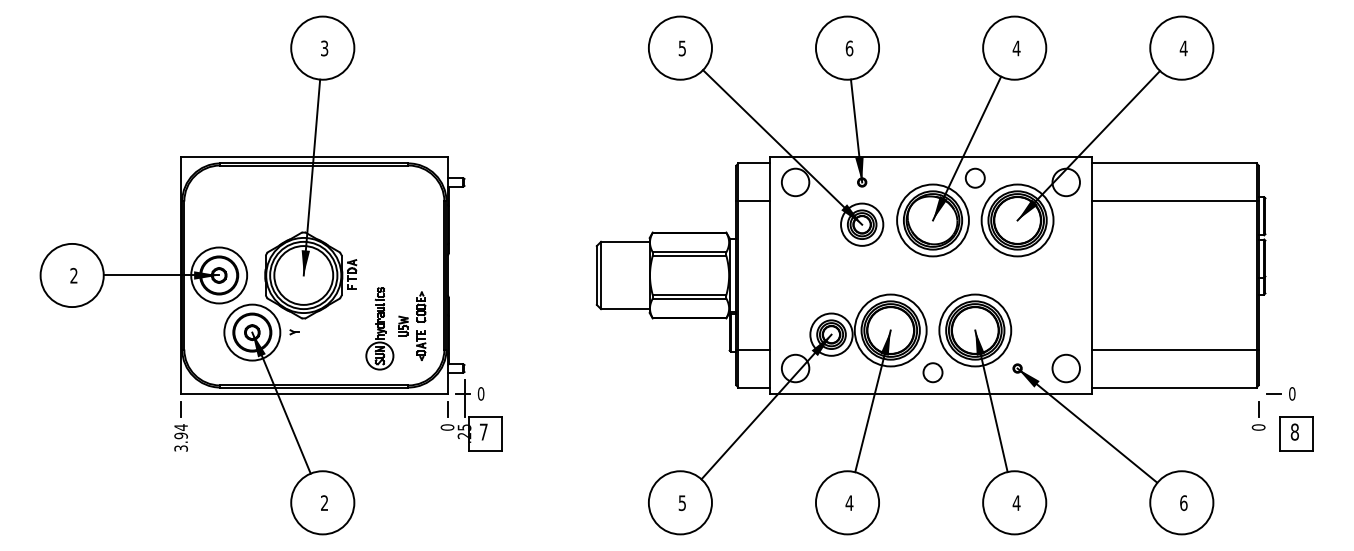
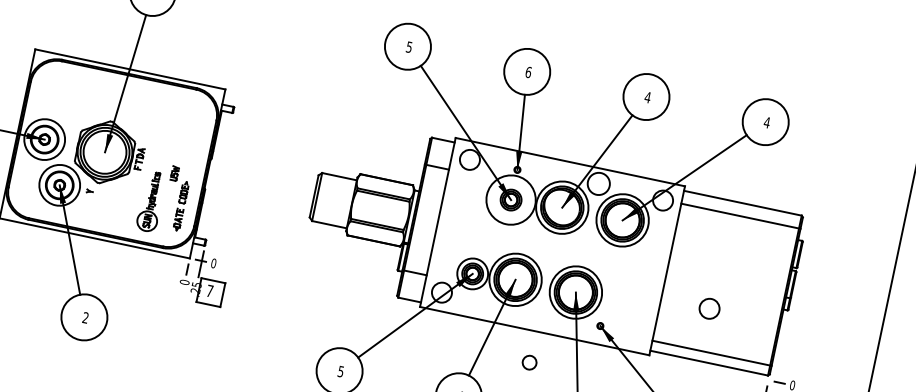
circle: (974, 177) -> (598, 183), size x1.6
line: (1174, 201) -> (740, 216), moved
circle: (862, 224) -> (511, 199), size x1.6
part: (403, 325) -> (174, 173), moved
line: (1174, 349) -> (711, 353), moved
circle: (1065, 368) -> (709, 308), moved
circle: (932, 372) -> (529, 362), moved

